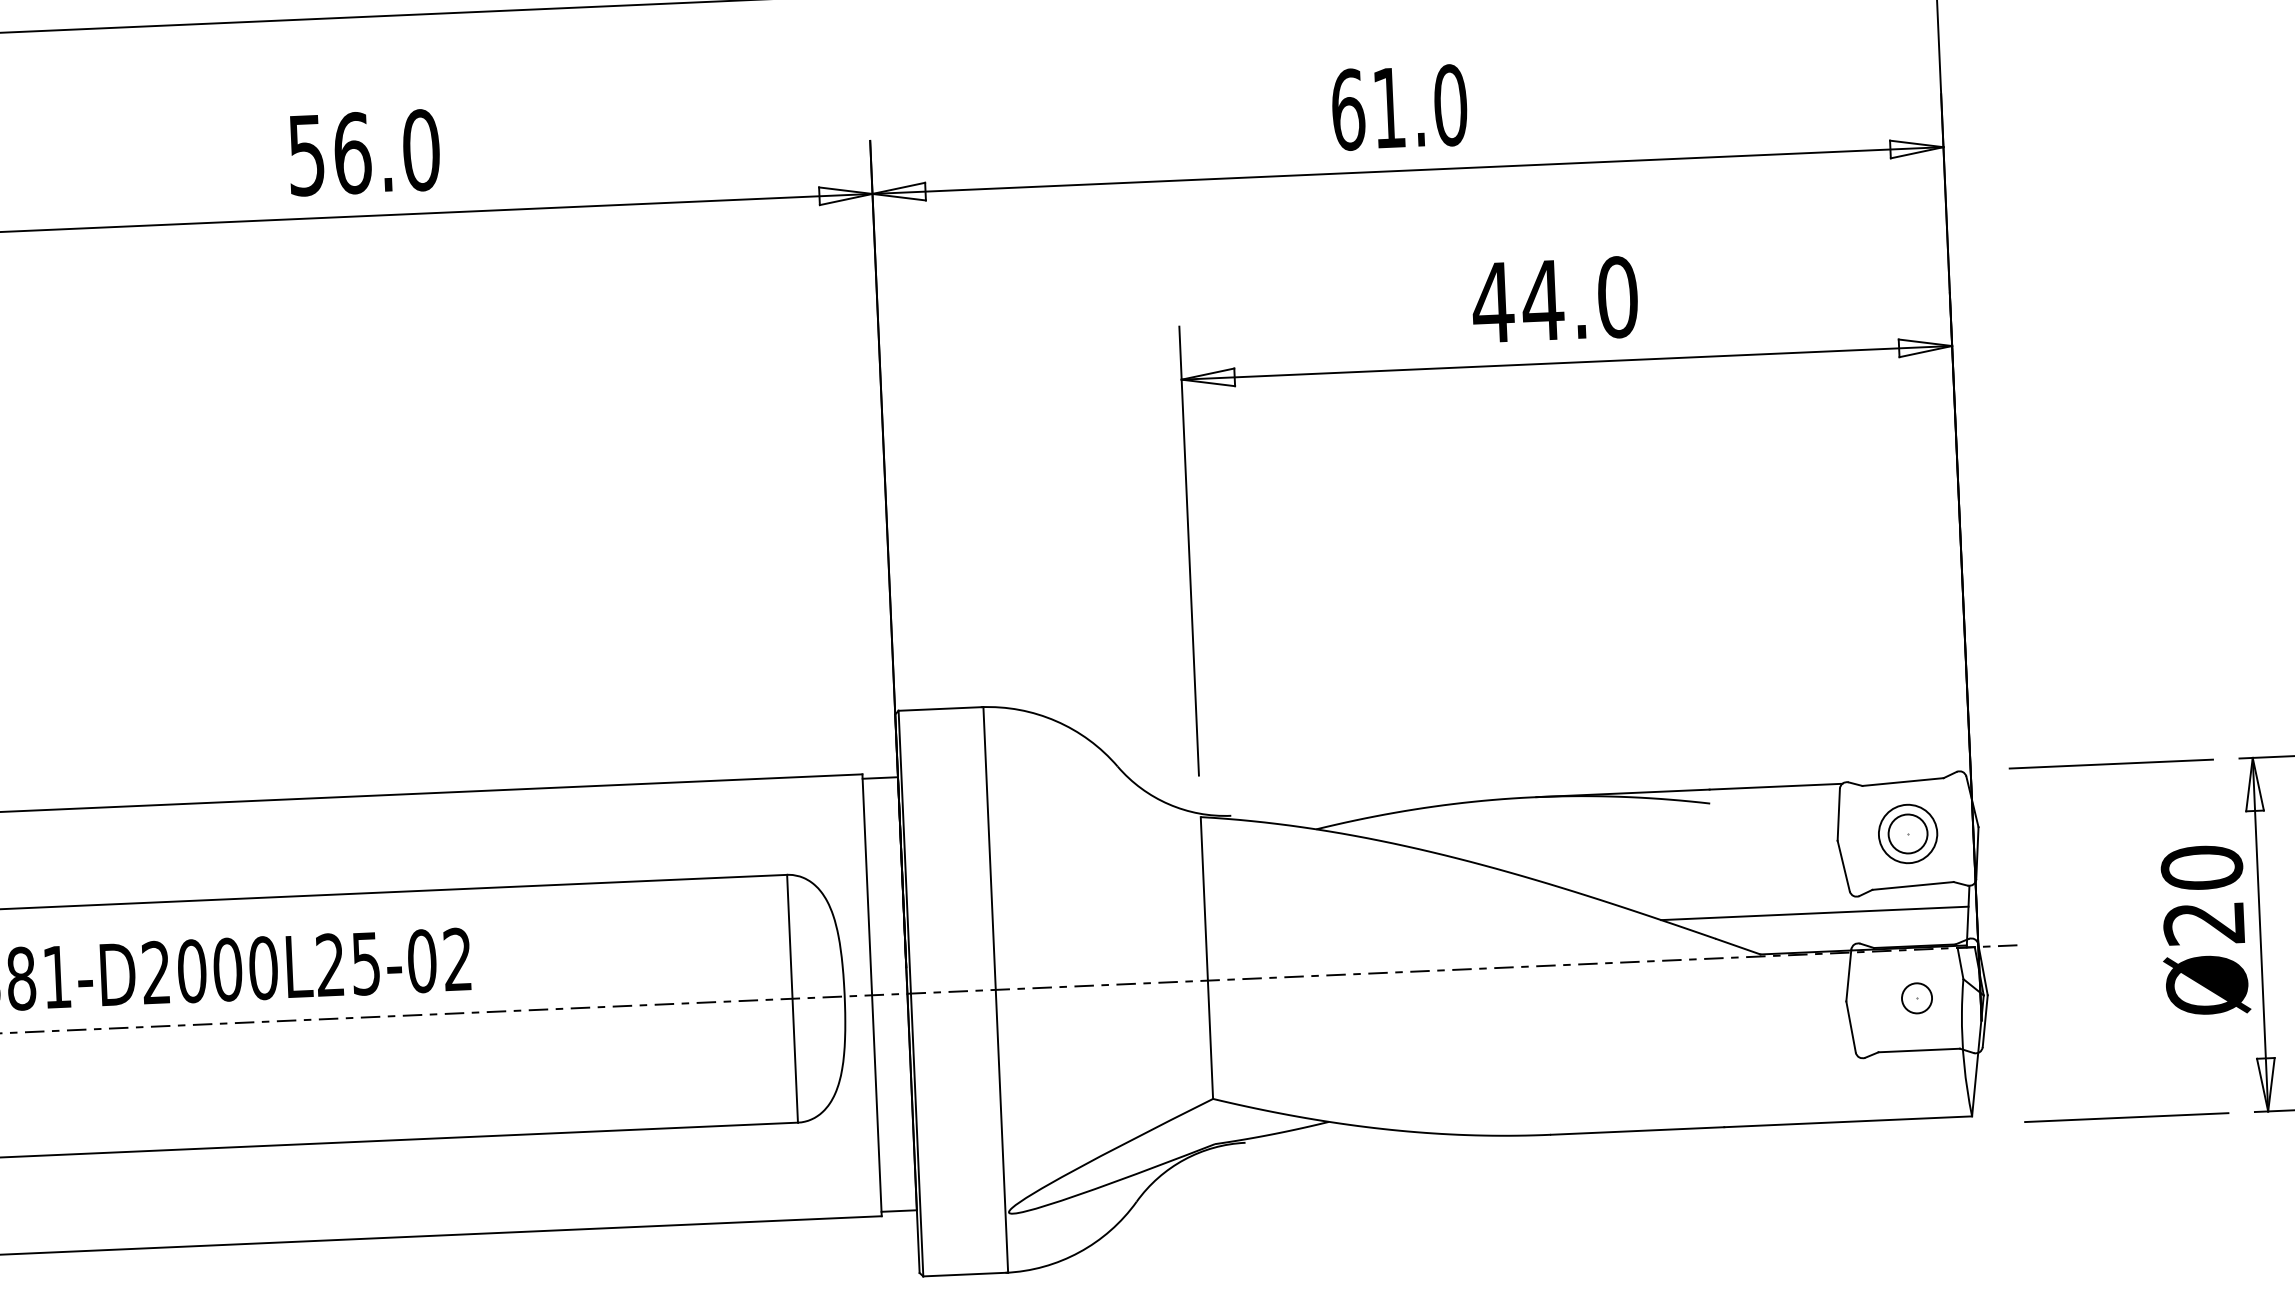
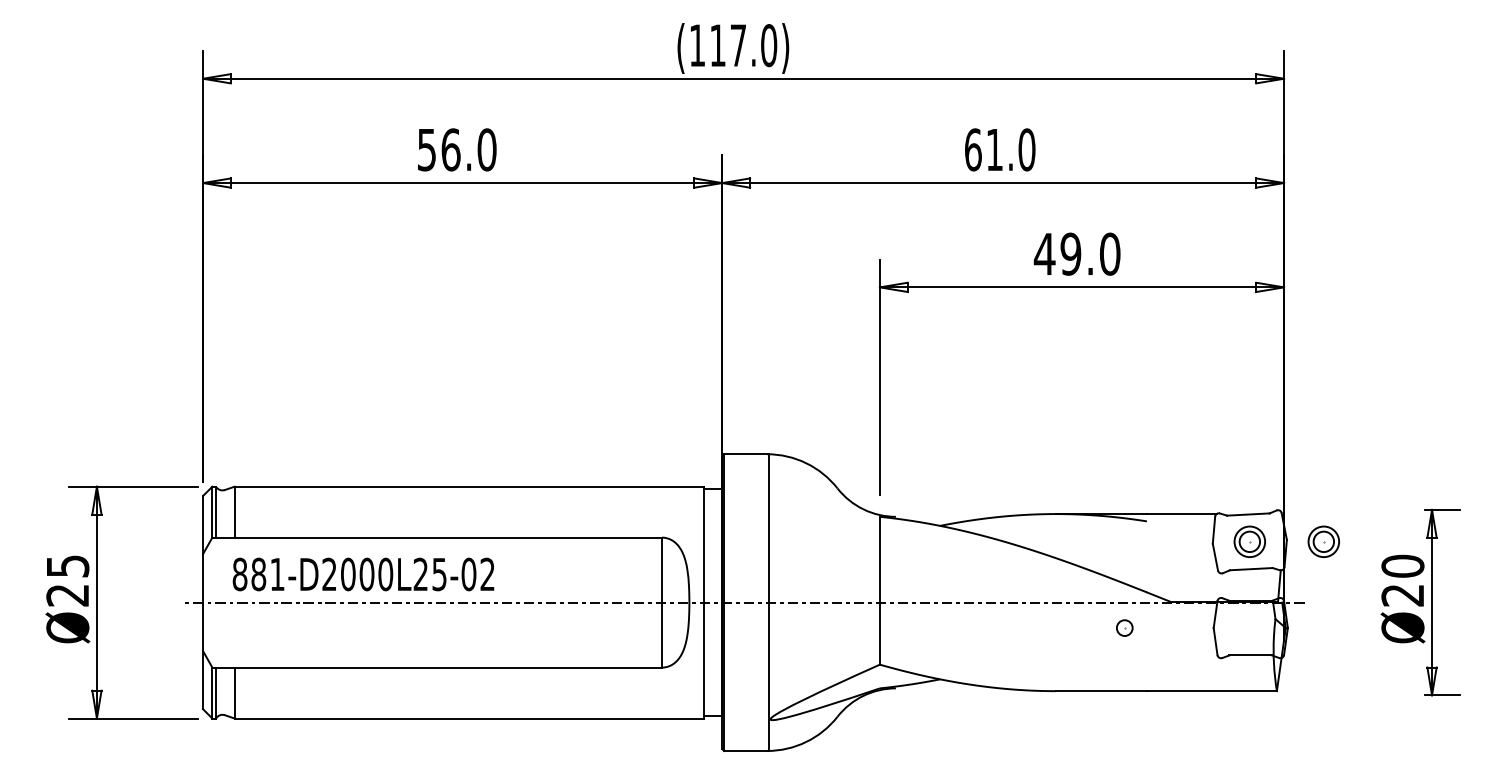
text: (1542, 299) -> (1070, 253), 44.0 -> 49.0
line: (2110, 763) -> (1357, 509), removed
part: (2048, 827) -> (1323, 541), added
line: (1813, 913) -> (1198, 581), removed
part: (1916, 997) -> (1124, 627), moved
line: (2126, 1117) -> (1357, 695), removed

